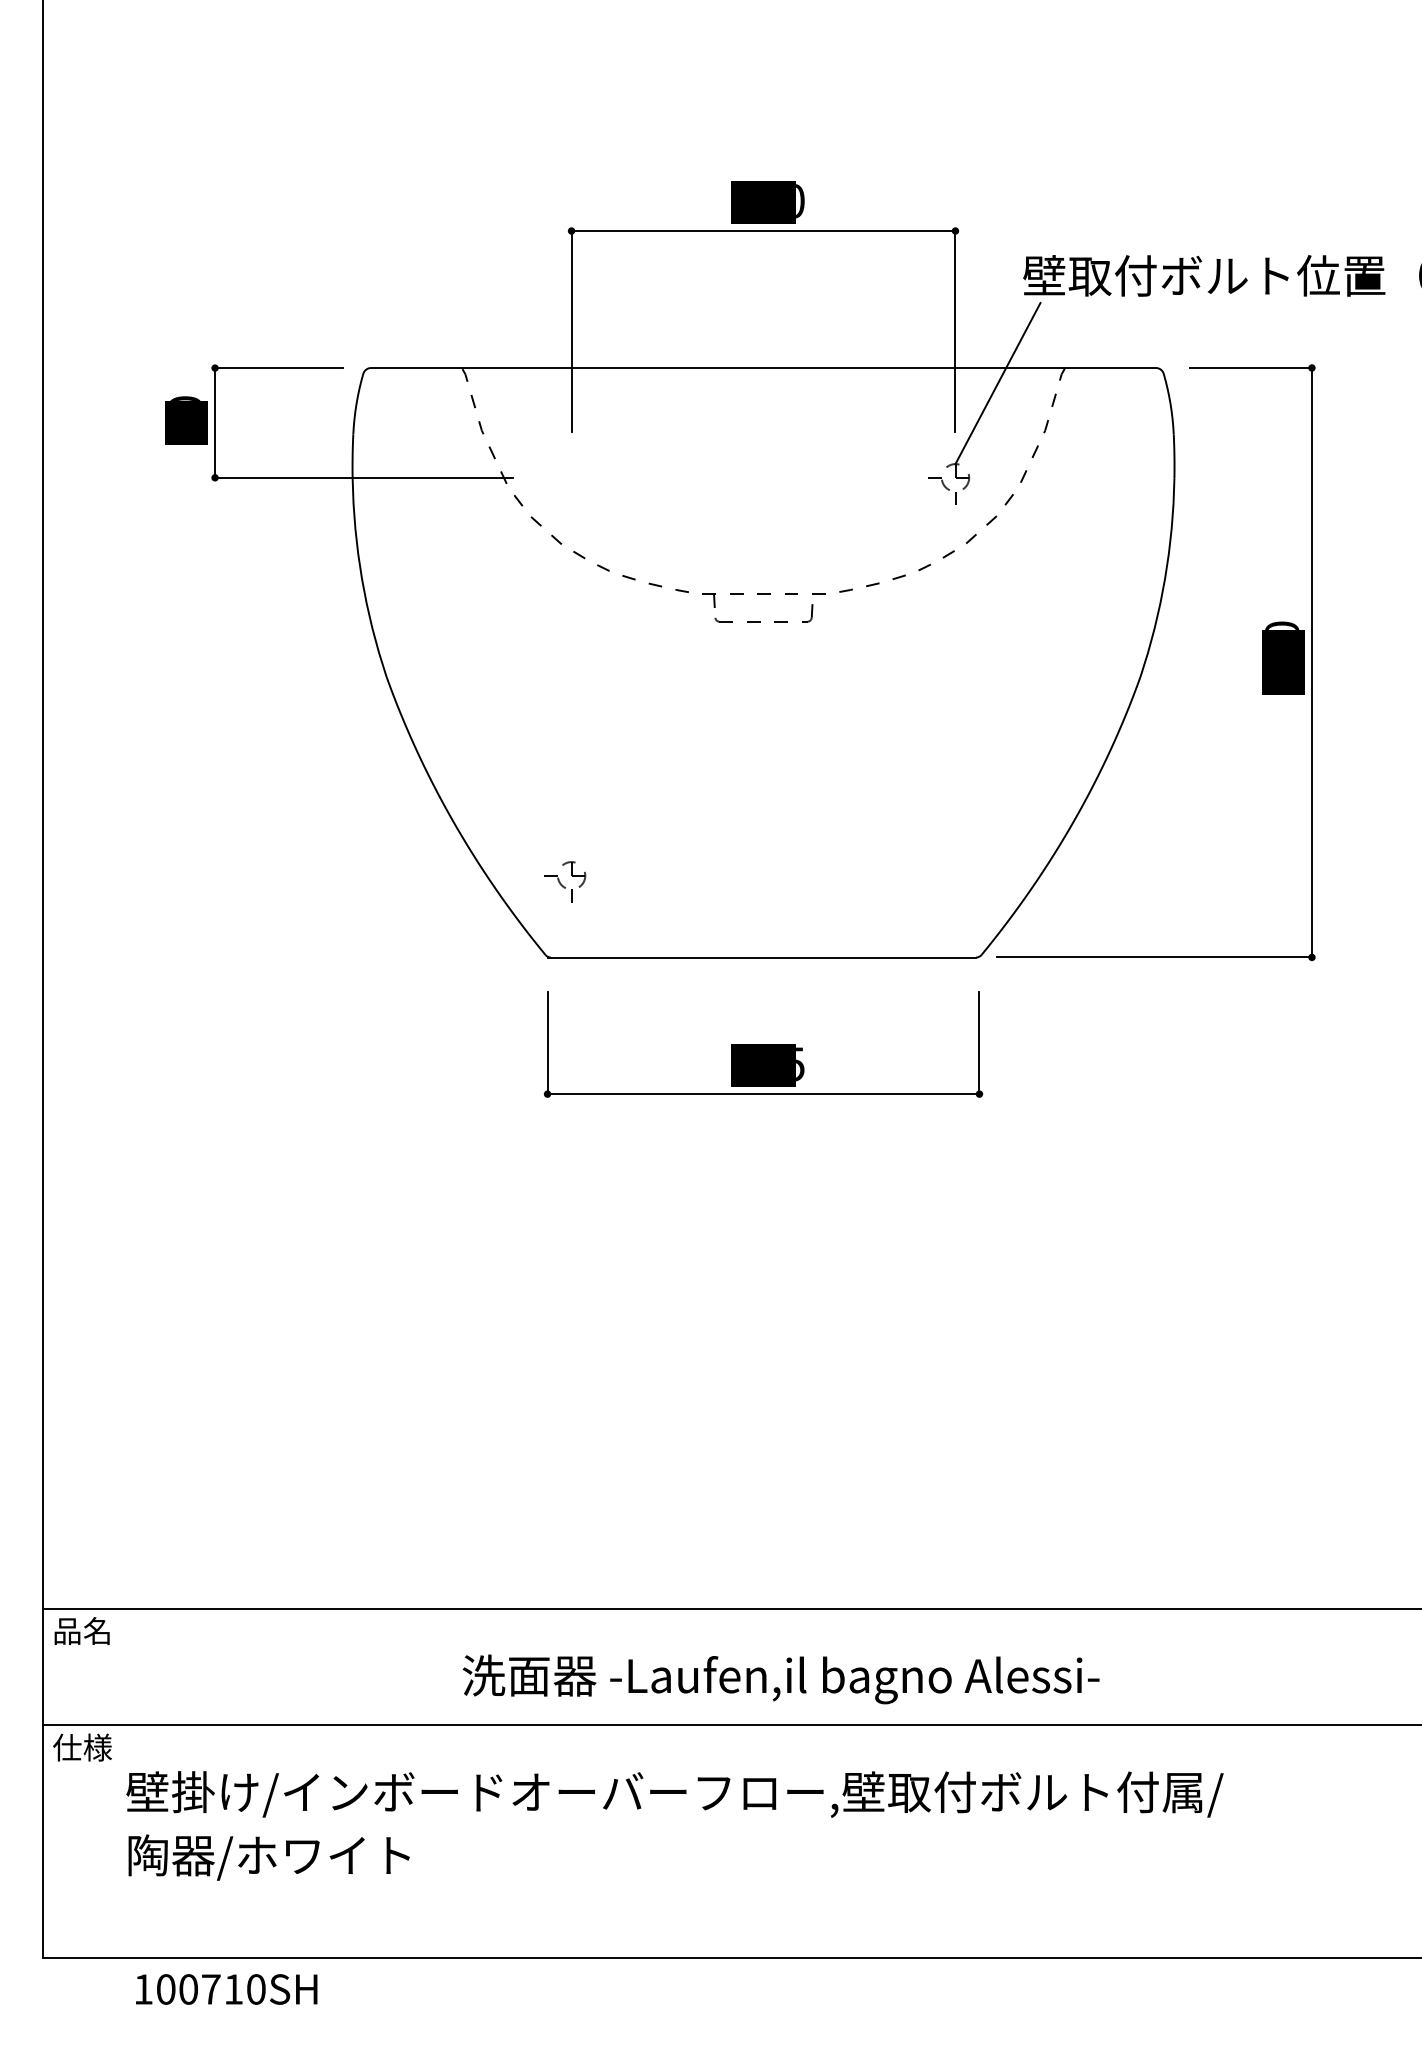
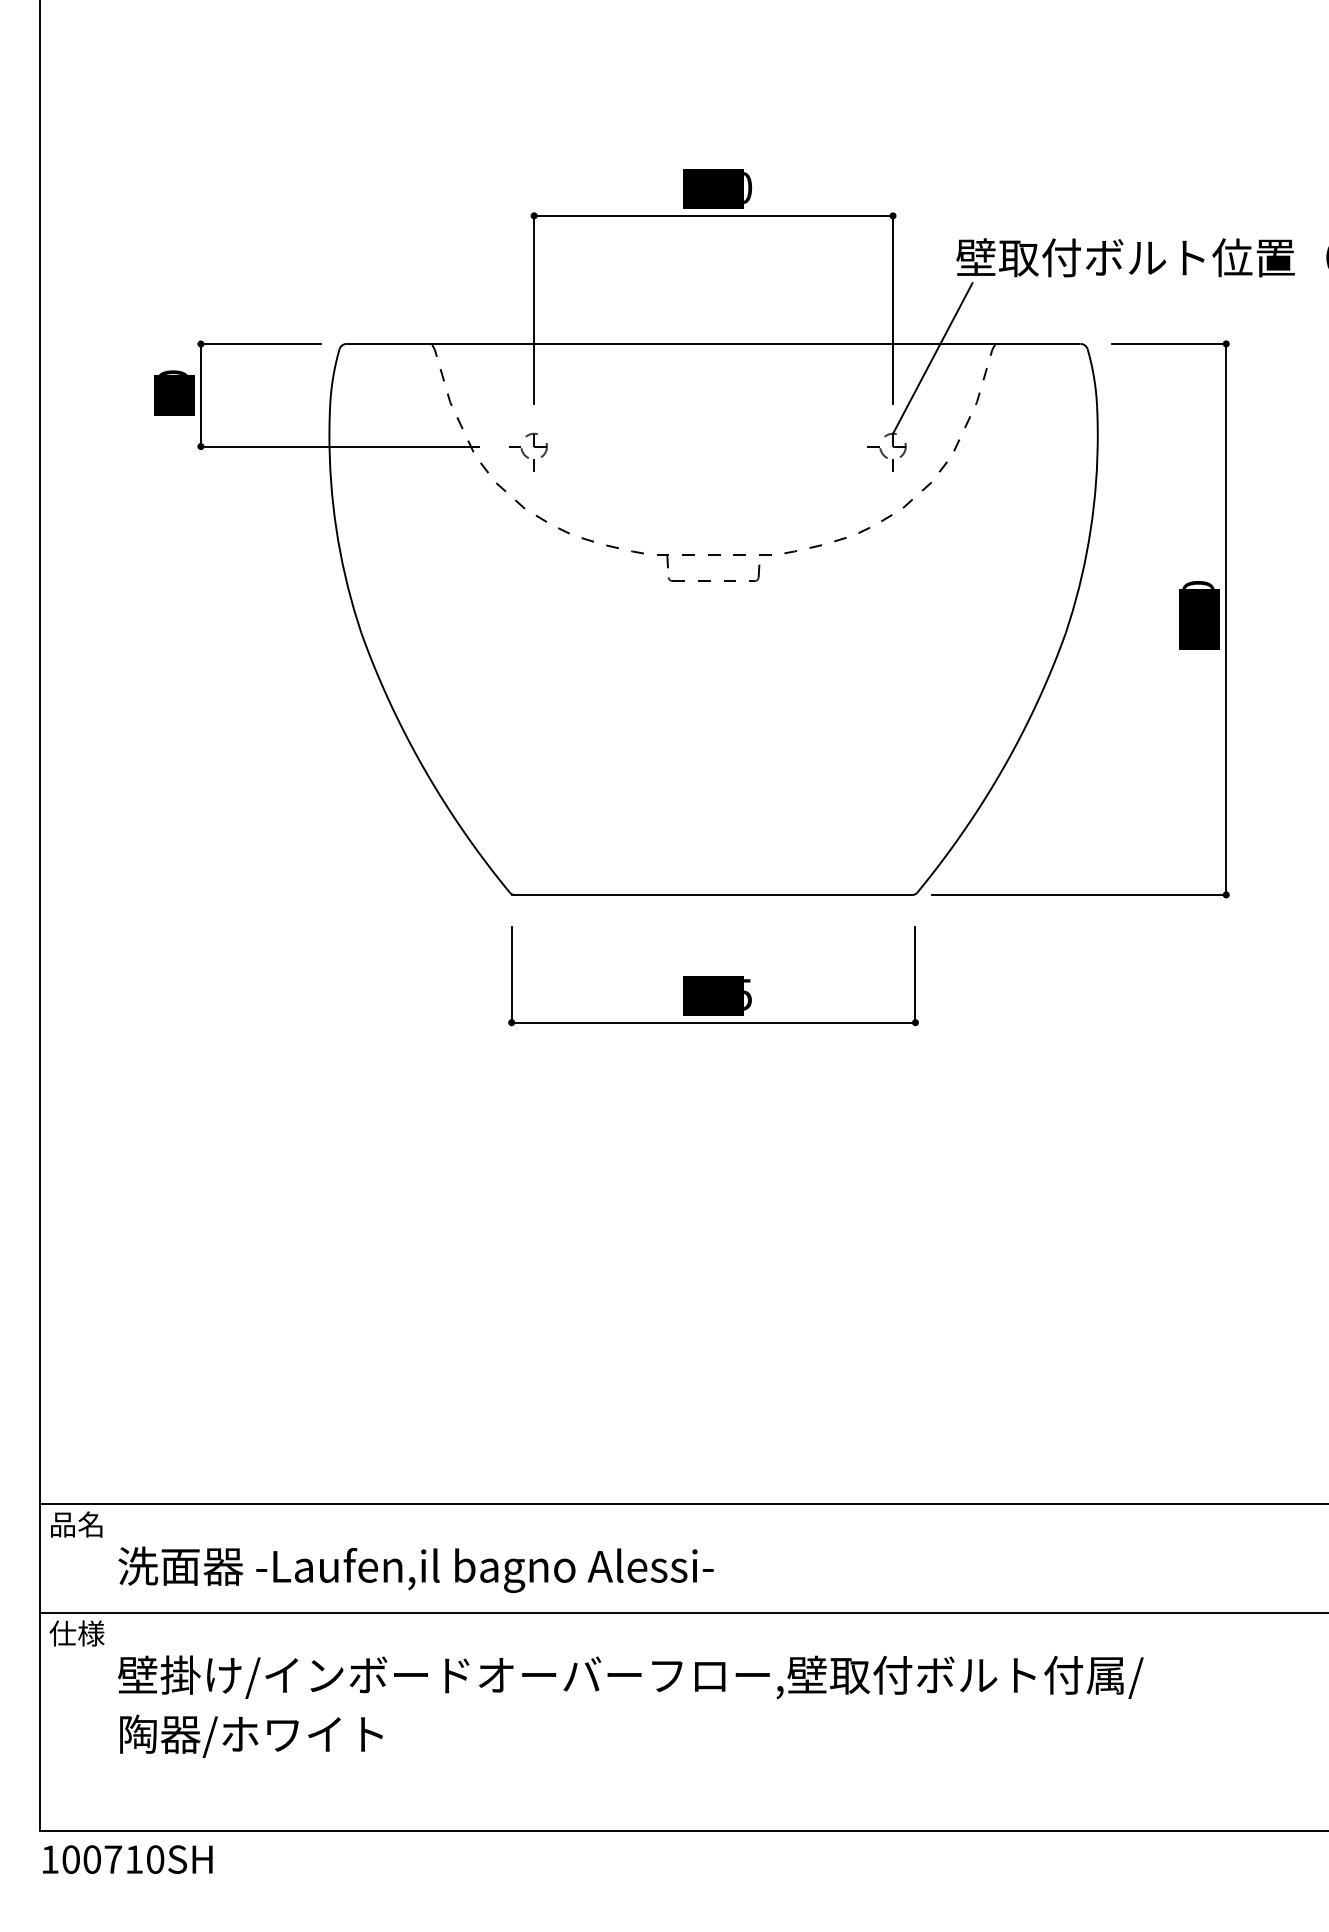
part: (565, 881) -> (528, 451), moved
text: (780, 1679) -> (415, 1569), moved
text: (226, 1989) -> (127, 1859), moved

